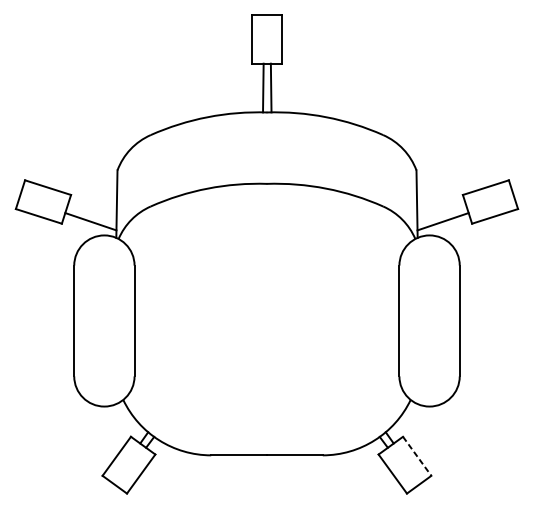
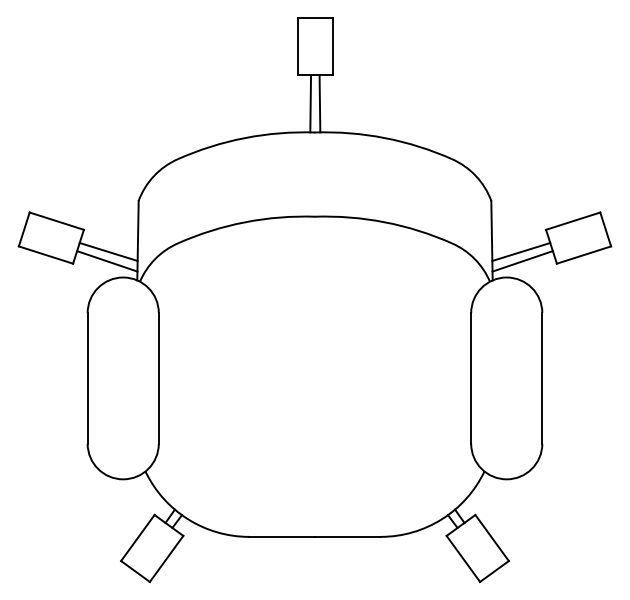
line: (91, 213) -> (108, 251), added
line: (442, 213) -> (521, 251), added
line: (417, 456) -> (492, 538), dashed -> solid

